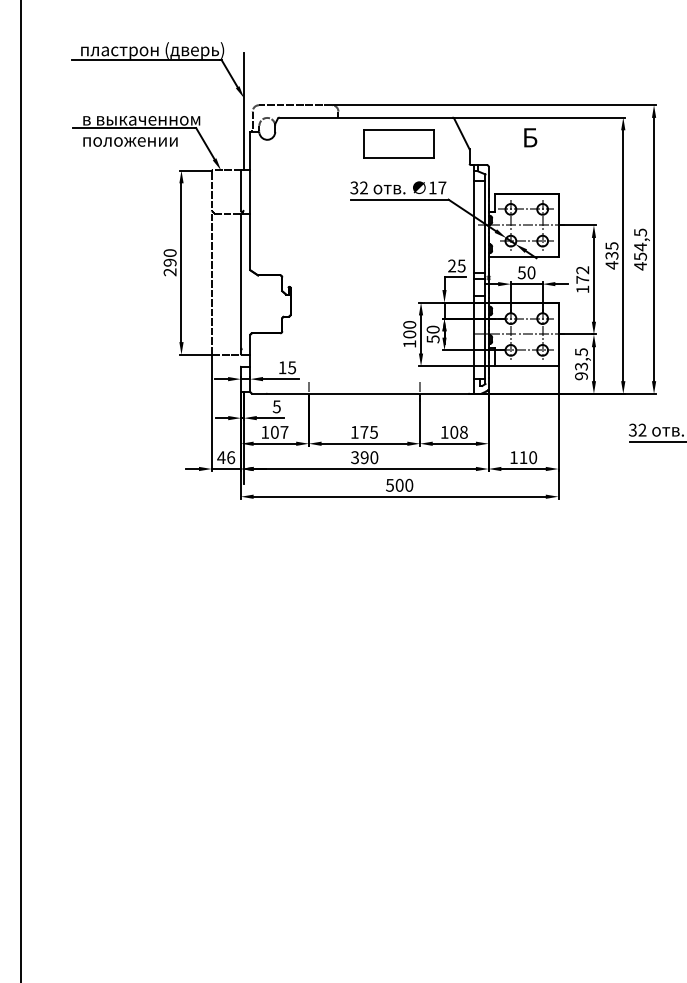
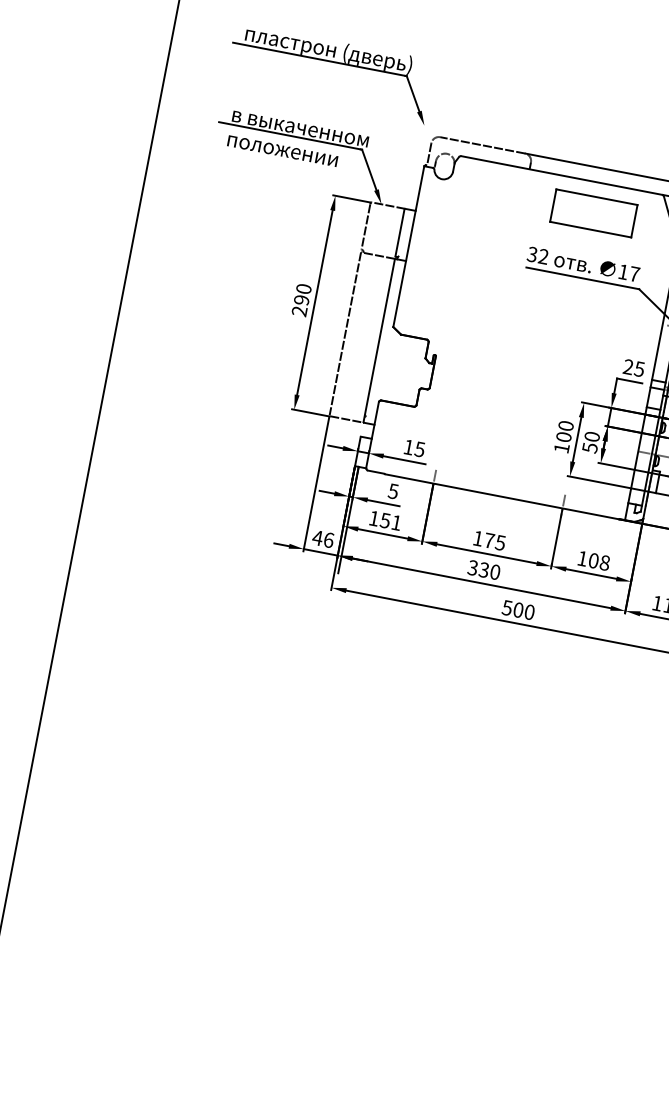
line: (244, 111) -> (421, 141), removed
text: (279, 431) -> (390, 520), 107 -> 151
text: (364, 457) -> (483, 569), 390 -> 330

